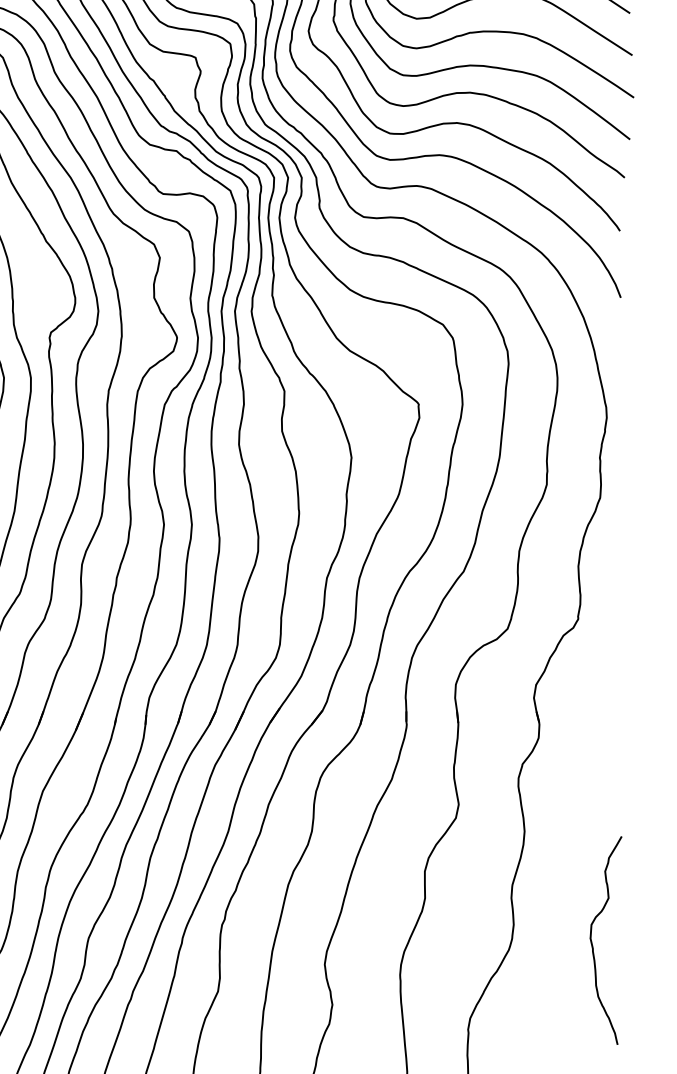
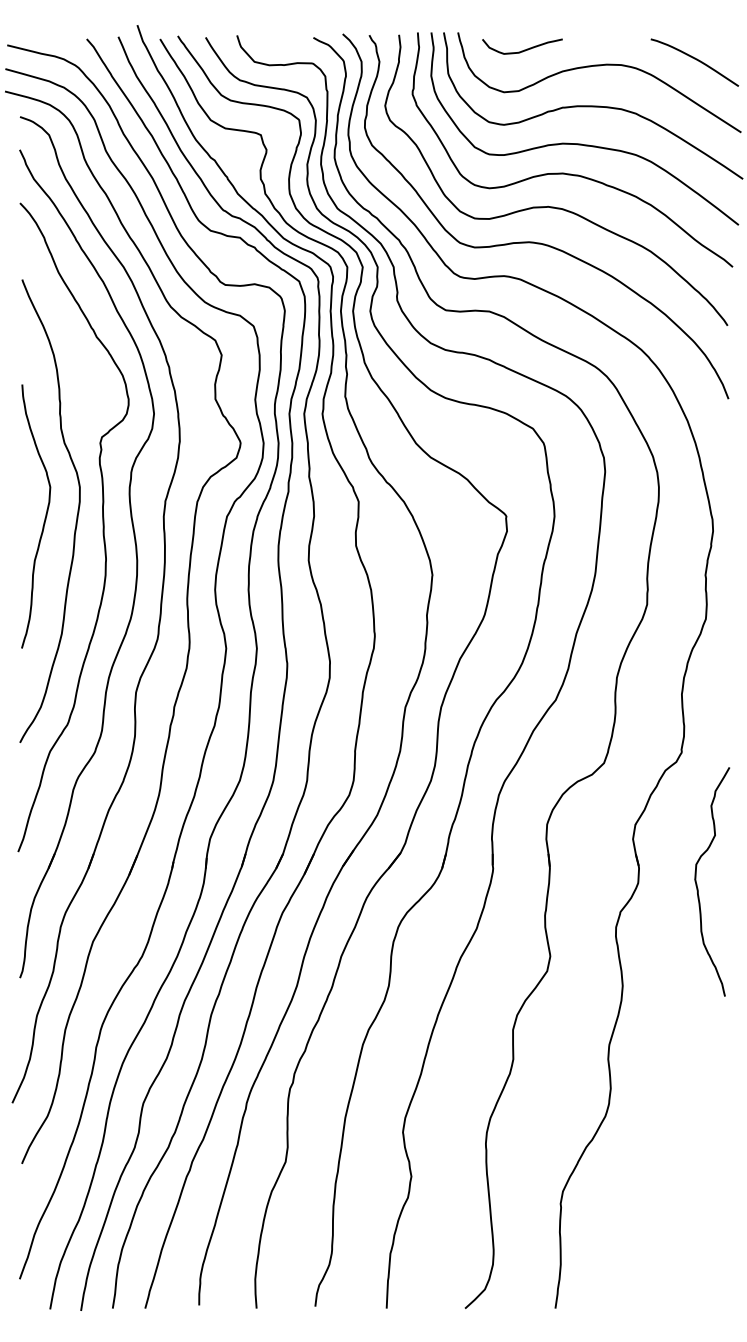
curve: (592, 942) -> (697, 883), moved

